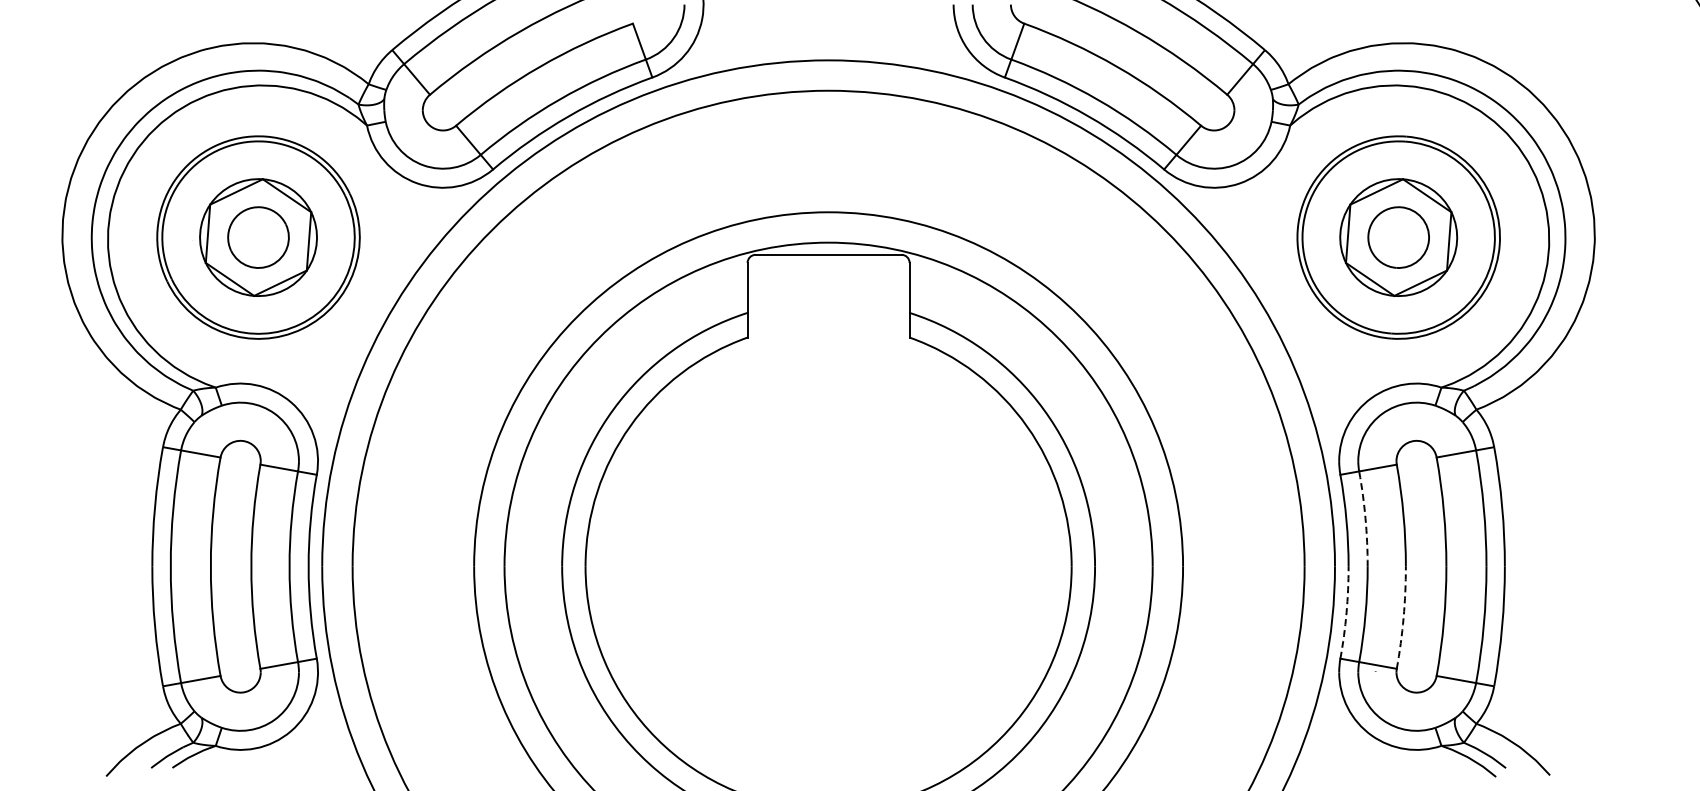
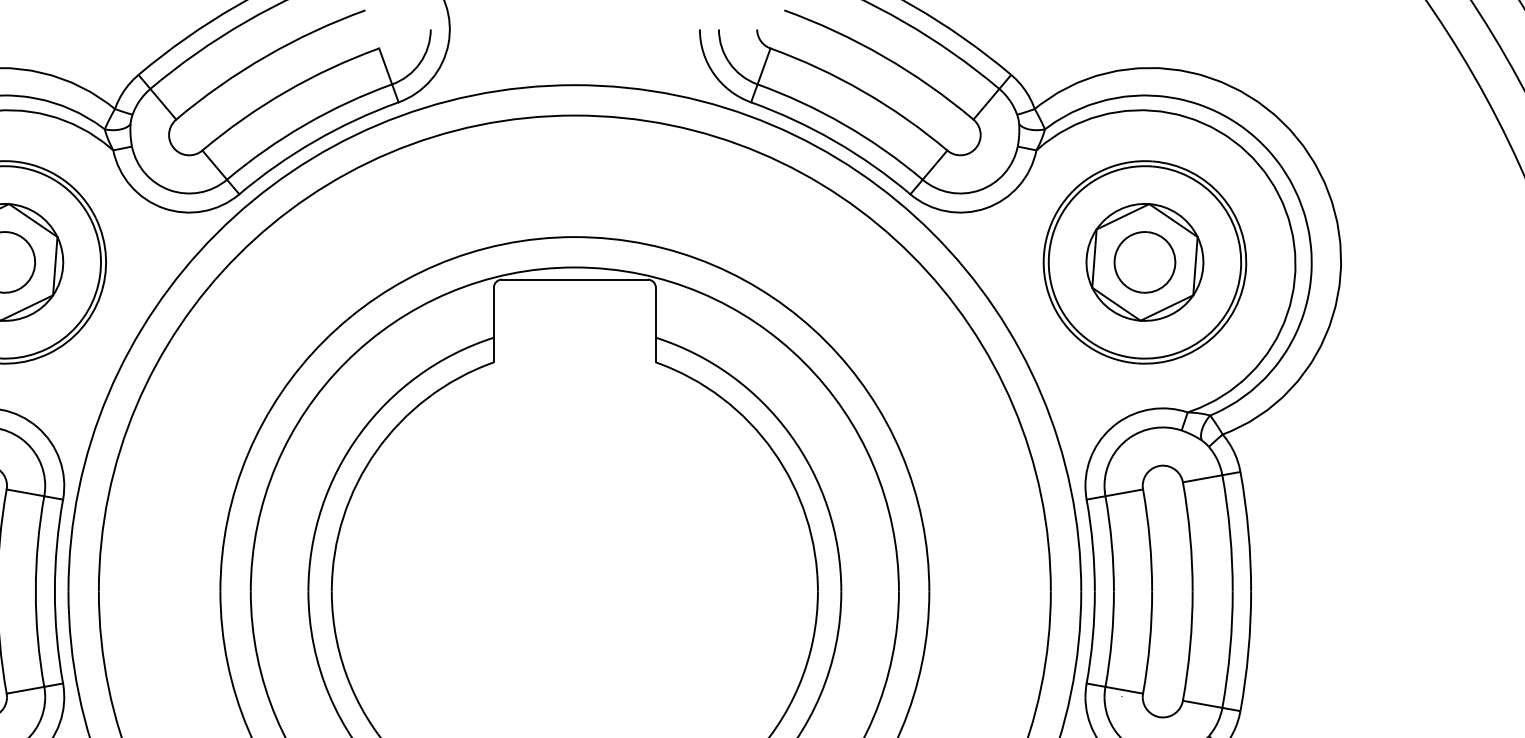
arc: (1365, 518) -> (1111, 543), dashed -> solid
arc: (1346, 612) -> (1092, 637), dashed -> solid
arc: (1403, 617) -> (1149, 642), dashed -> solid

